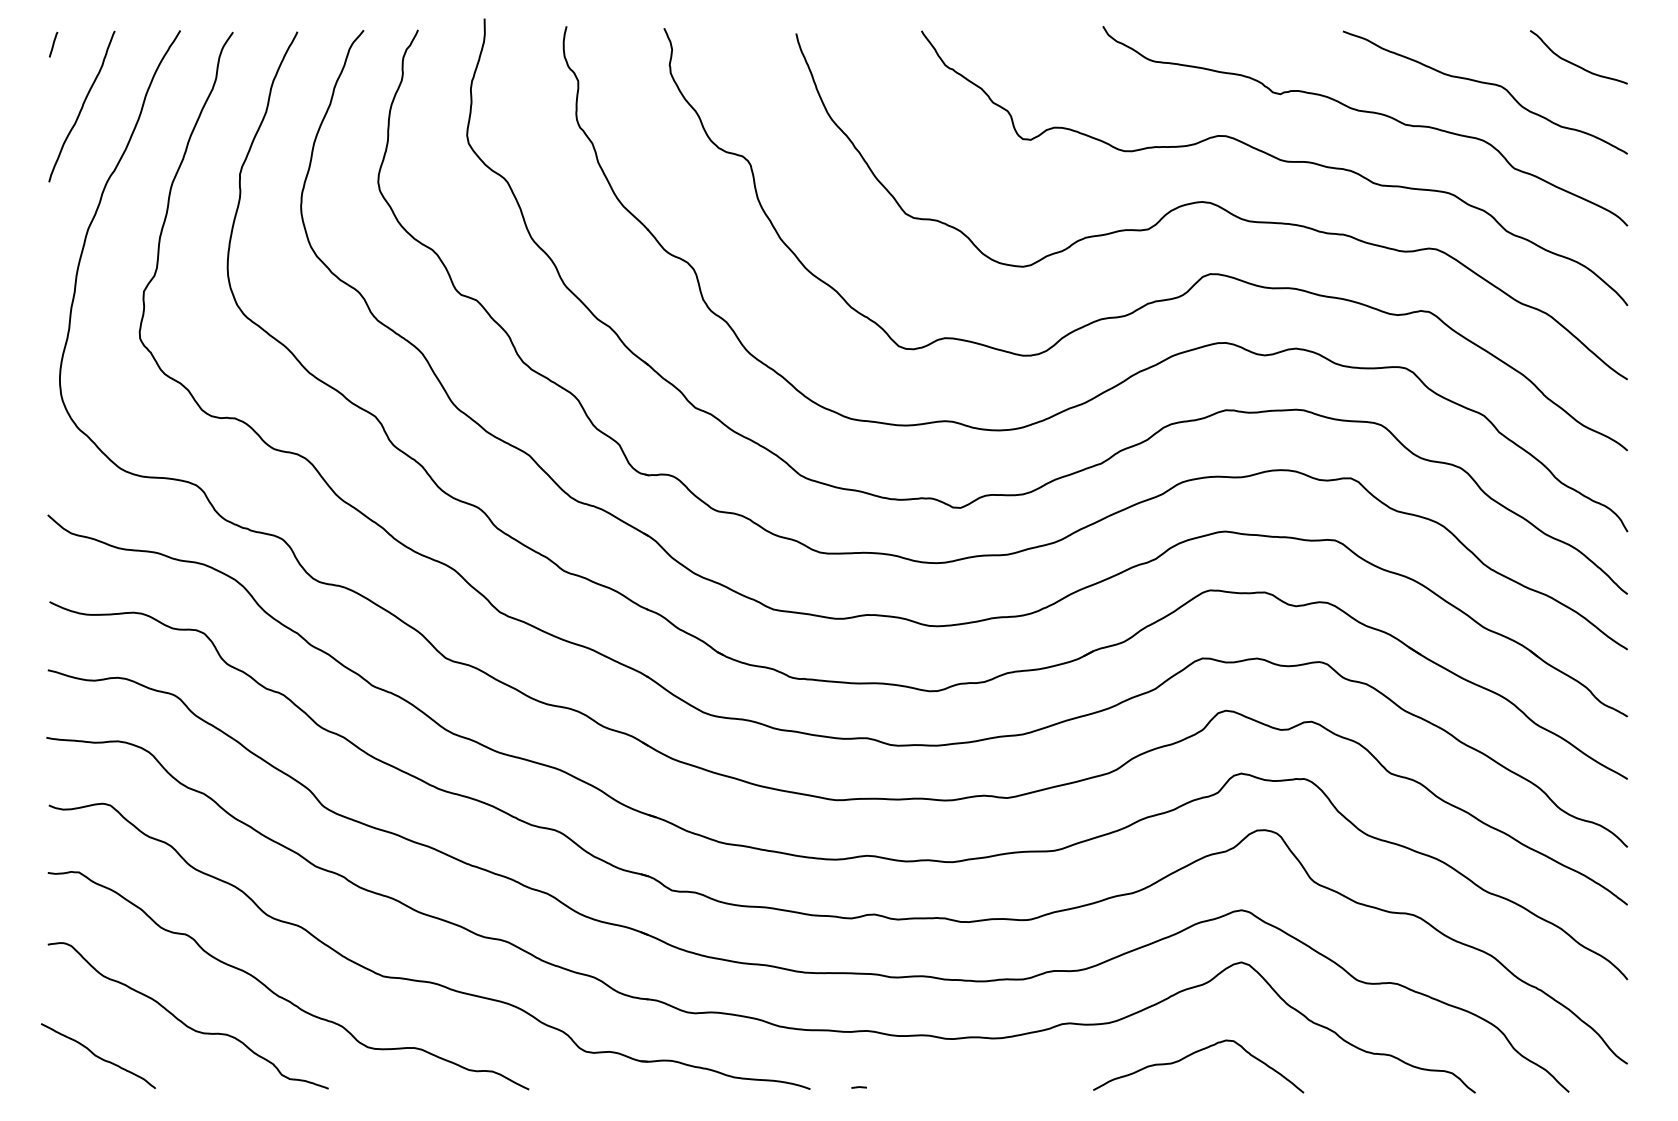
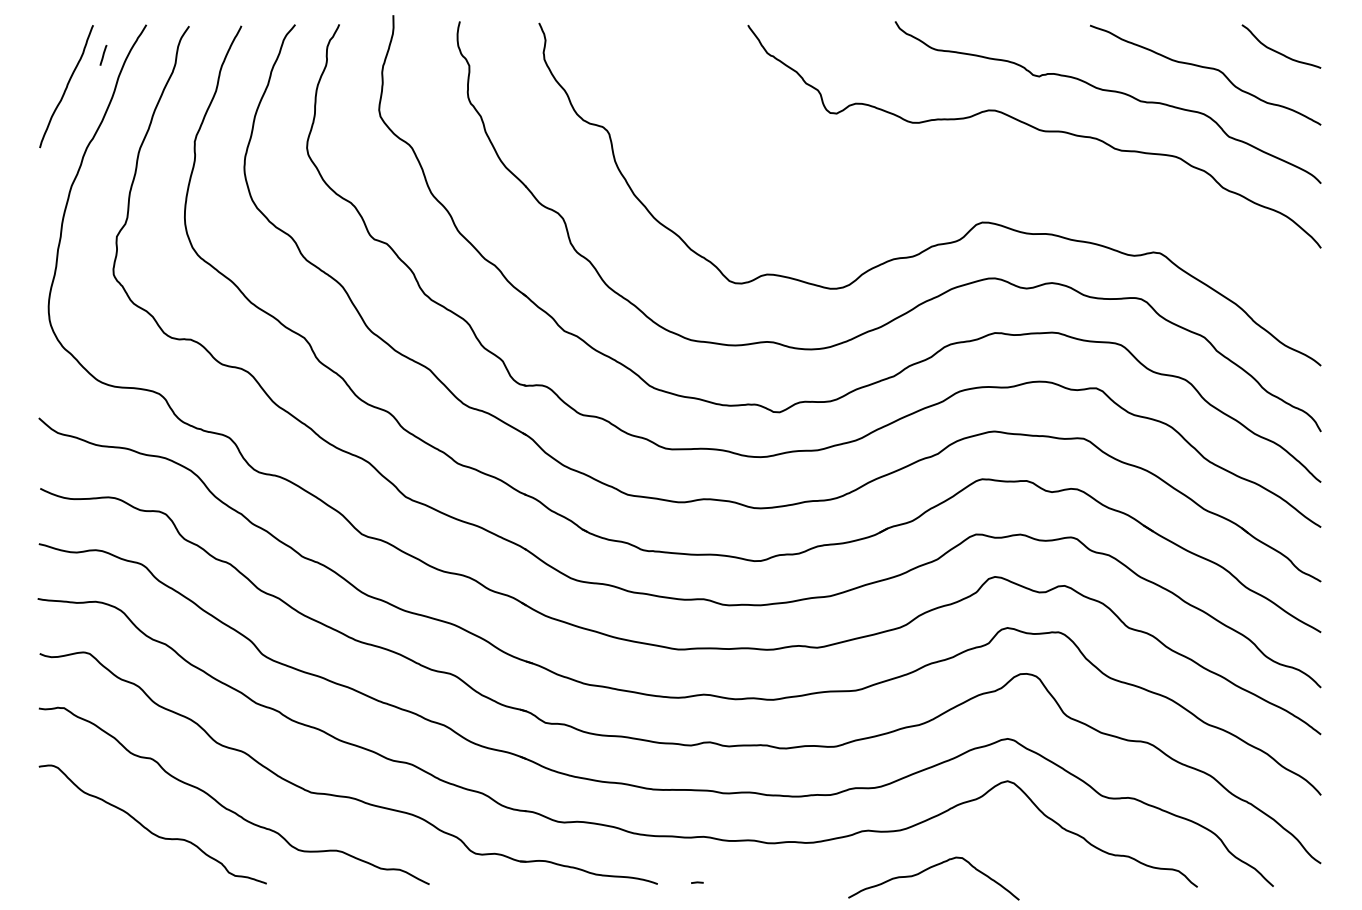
line: (53, 44) -> (103, 55), moved
curve: (1211, 205) -> (983, 166), removed
curve: (1191, 1055) -> (928, 869), moved
curve: (97, 1056) -> (79, 857), removed

